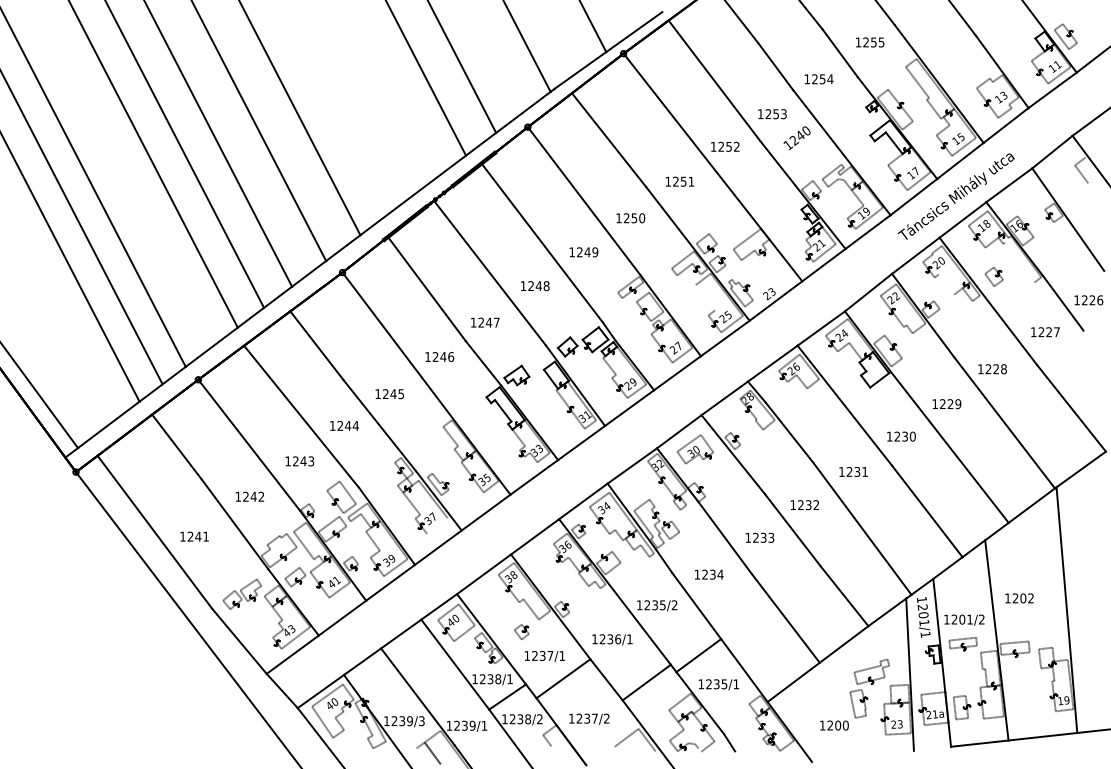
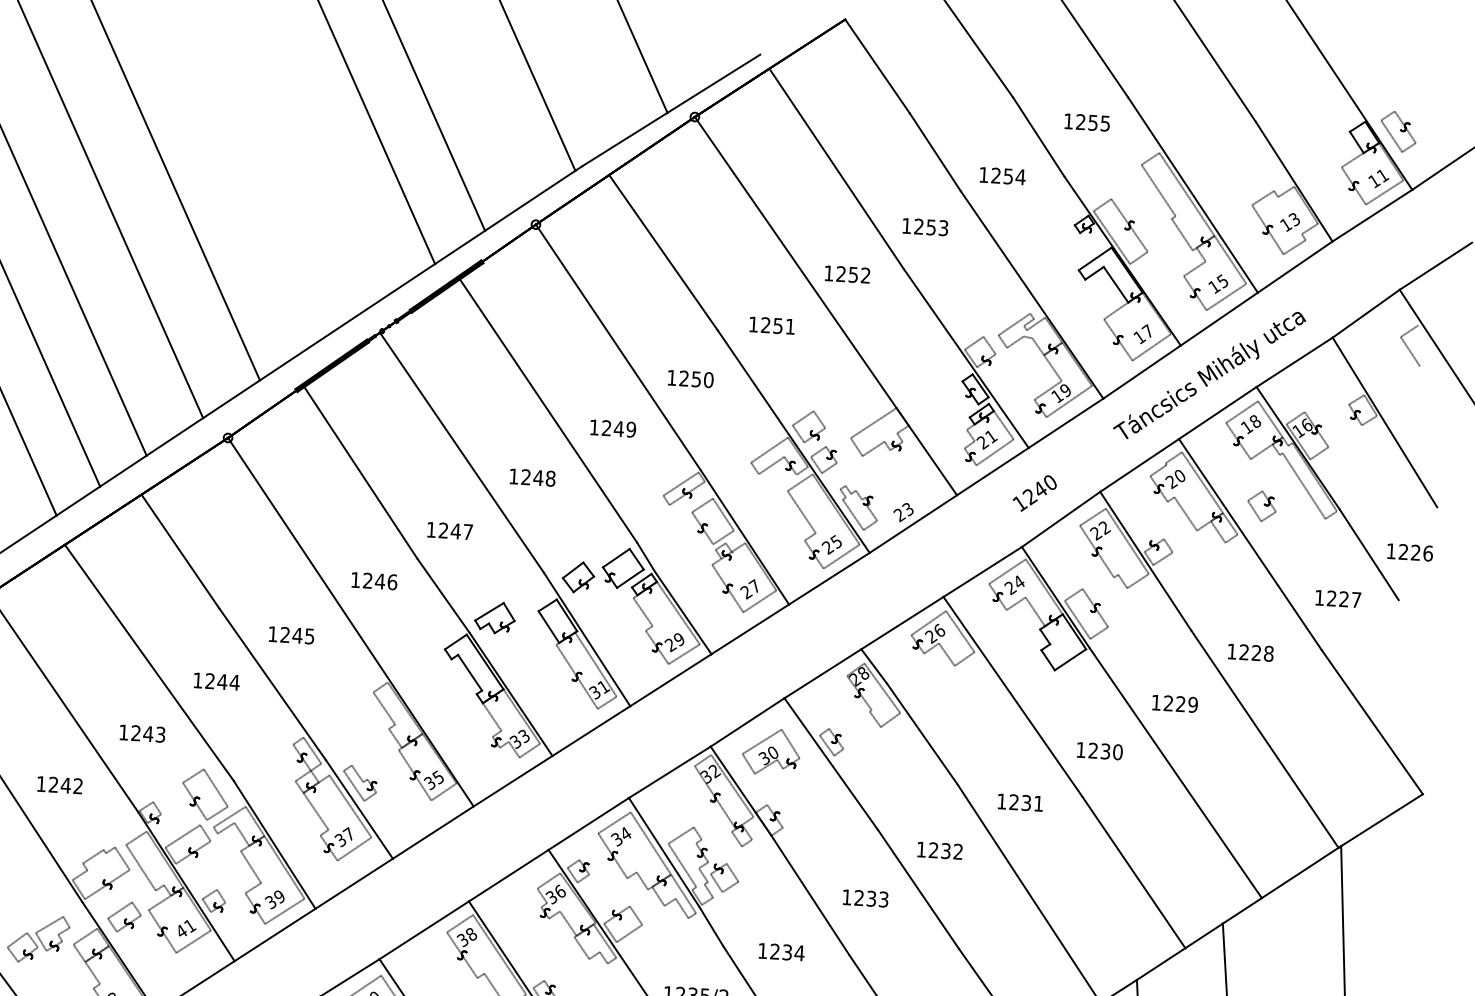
text: (796, 138) -> (1033, 493), moved
line: (1019, 262) -> (1303, 485), added
line: (946, 284) -> (1185, 513), added
line: (705, 297) -> (801, 511), added
line: (437, 525) -> (354, 848), added

